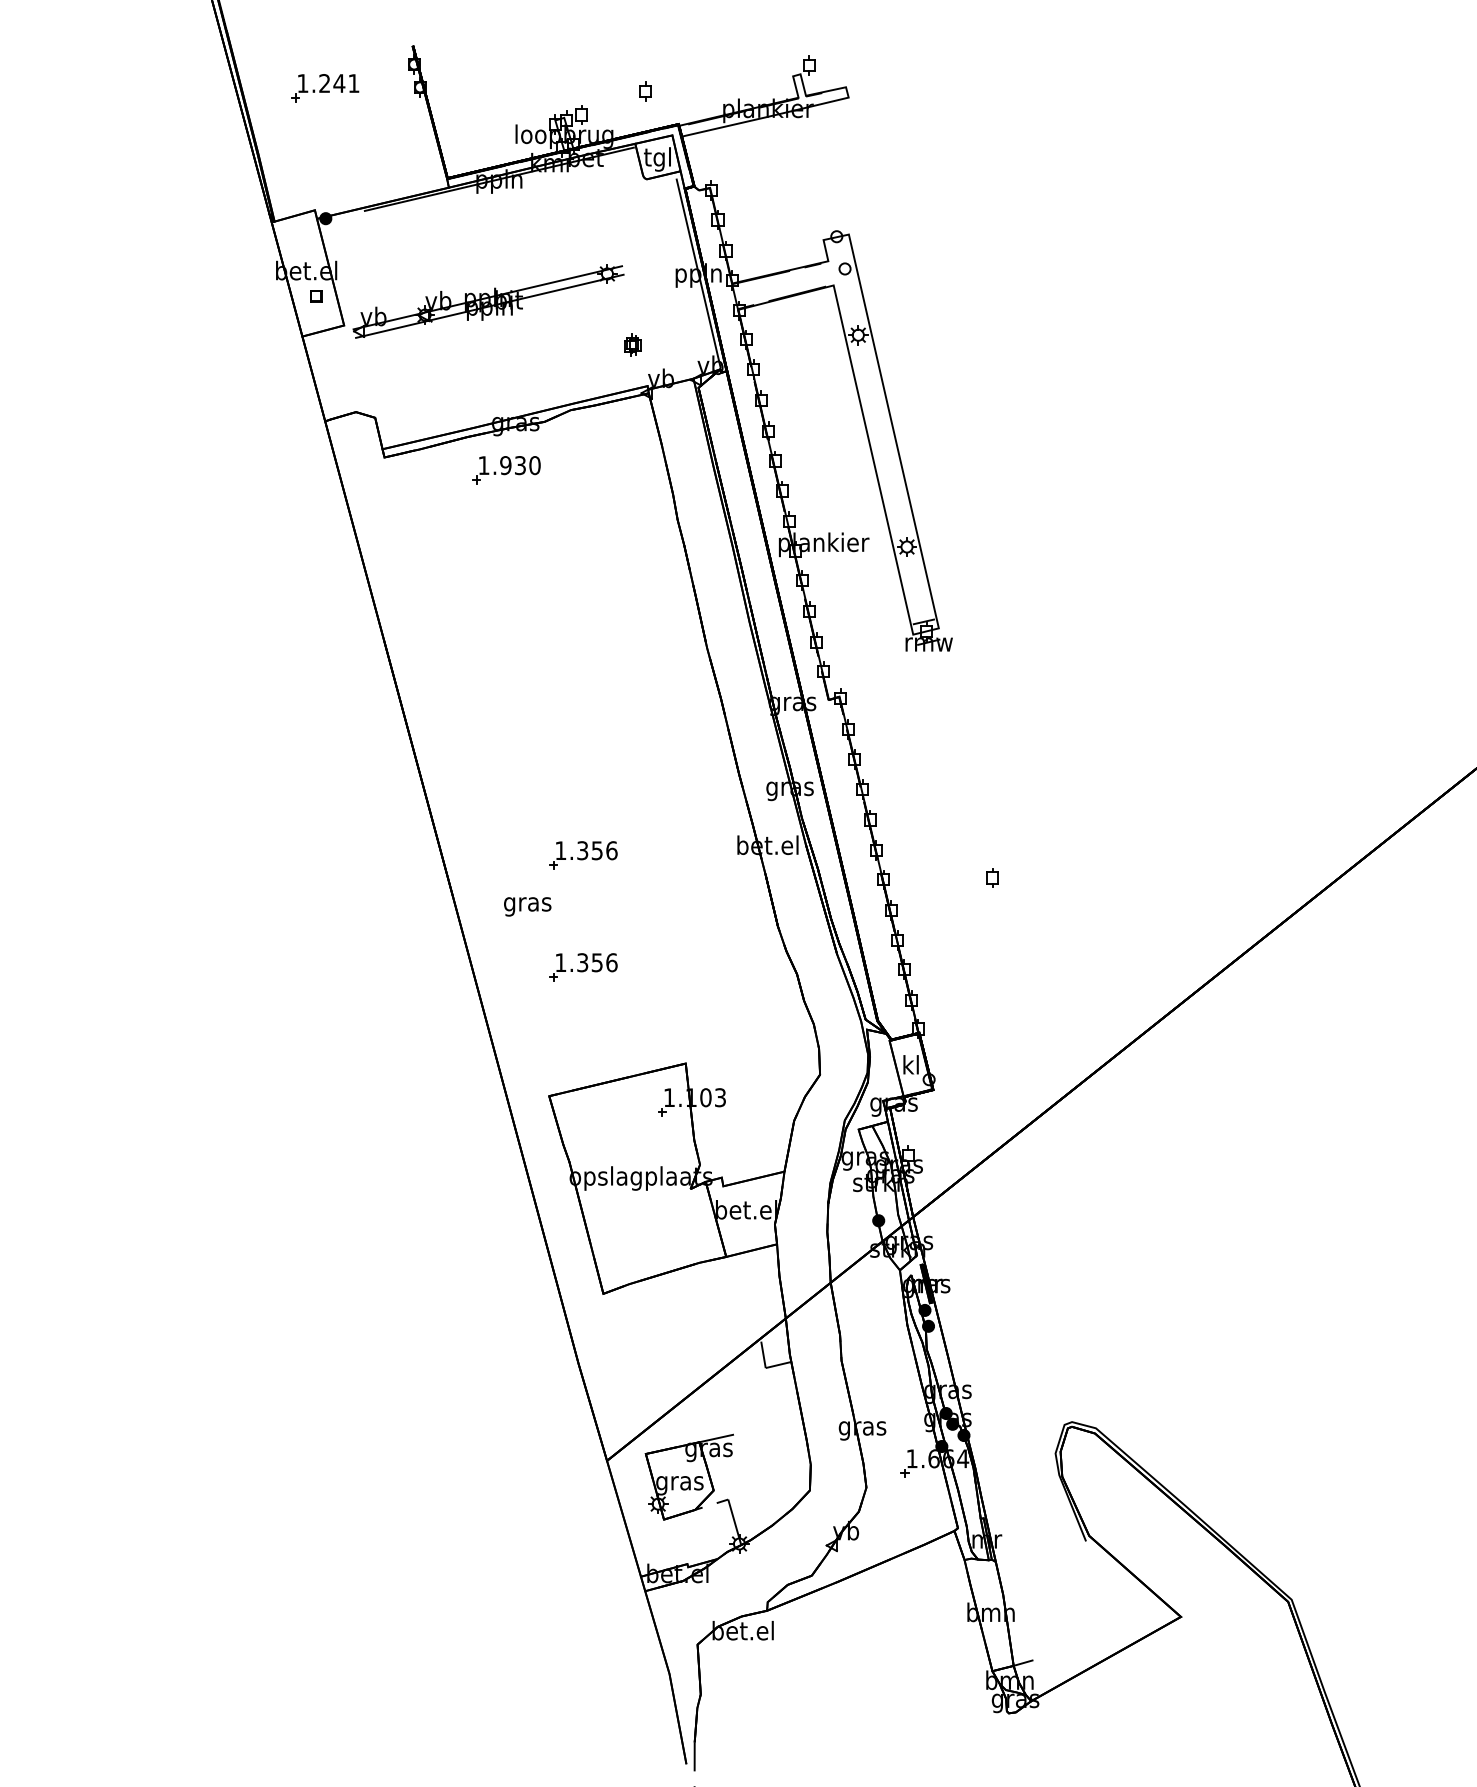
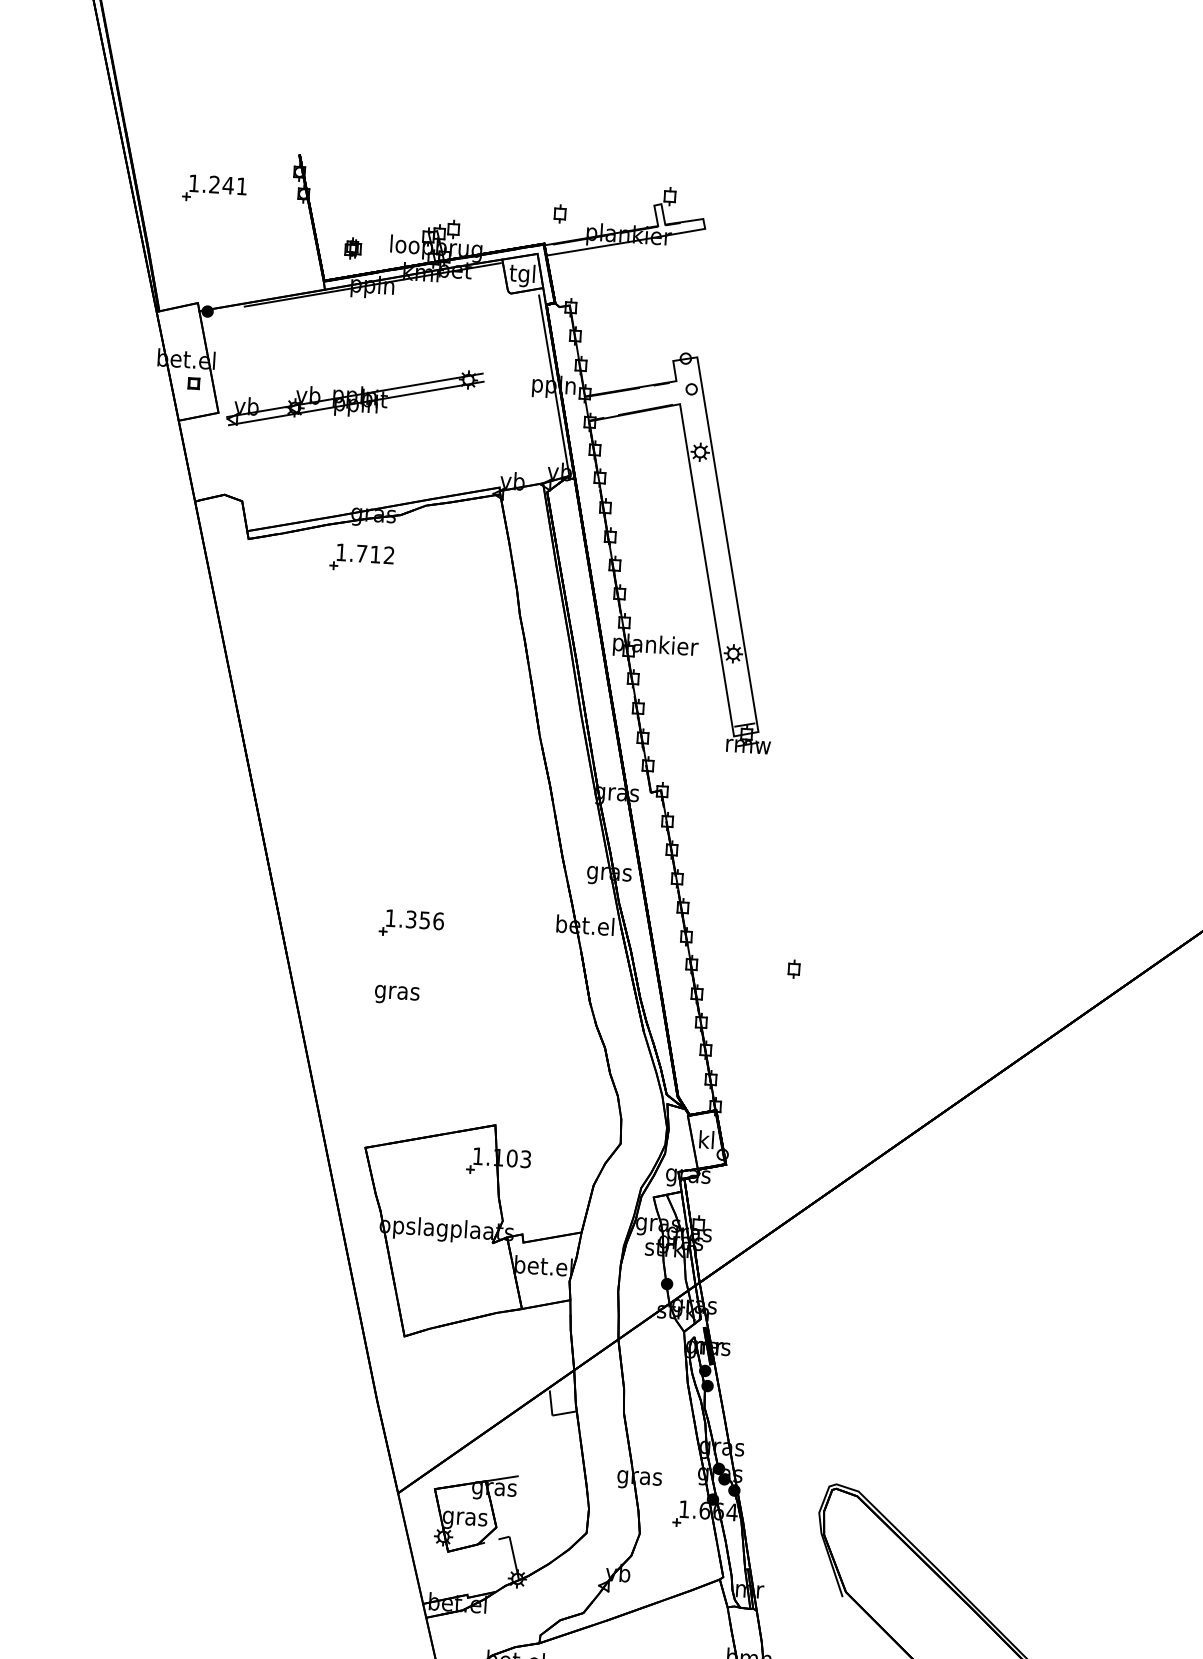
part: (645, 91) -> (560, 213), moved
part: (632, 344) -> (352, 248), moved
text: (520, 465) -> (375, 554), 1.930 -> 1.712
text: (527, 906) -> (396, 994), moved
part: (583, 967) -> (405, 1029), removed

